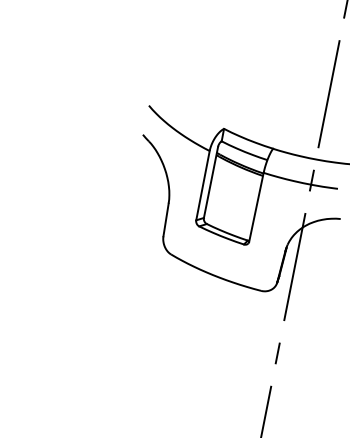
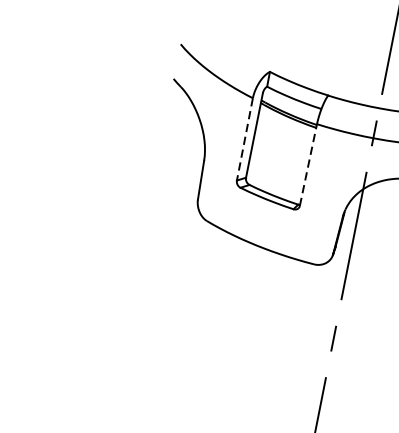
line: (202, 186) -> (244, 140), solid -> dashed
line: (256, 206) -> (308, 164), solid -> dashed

